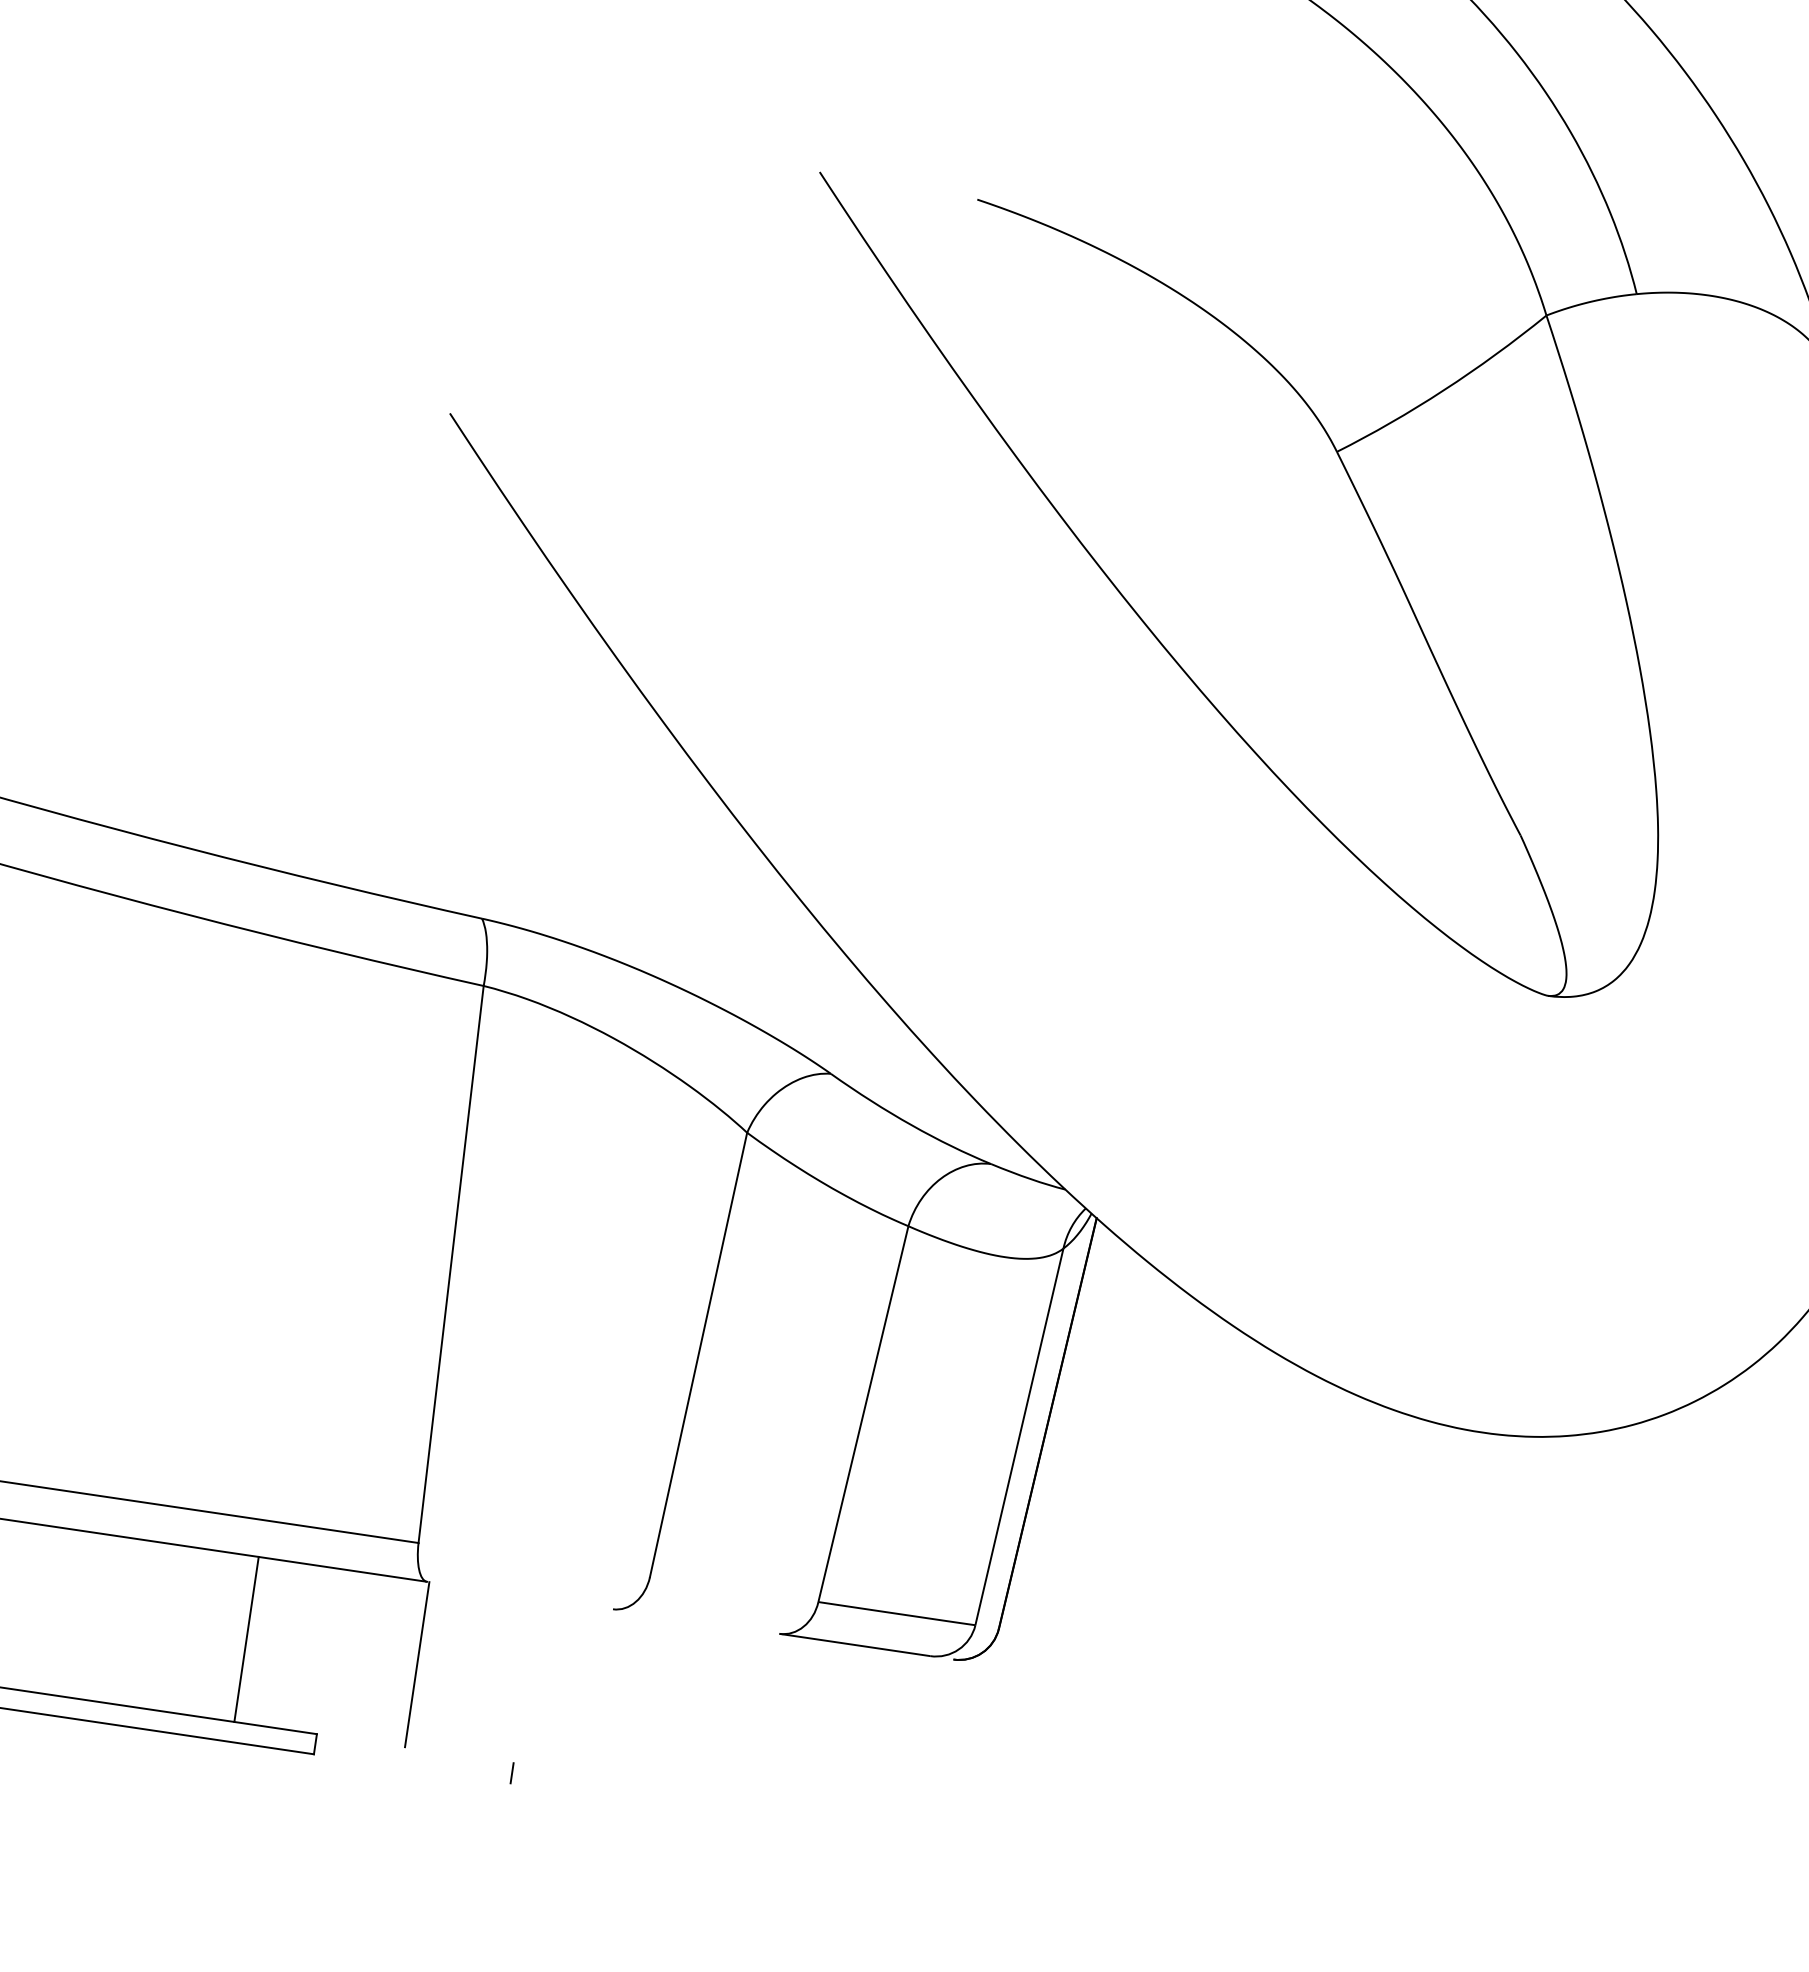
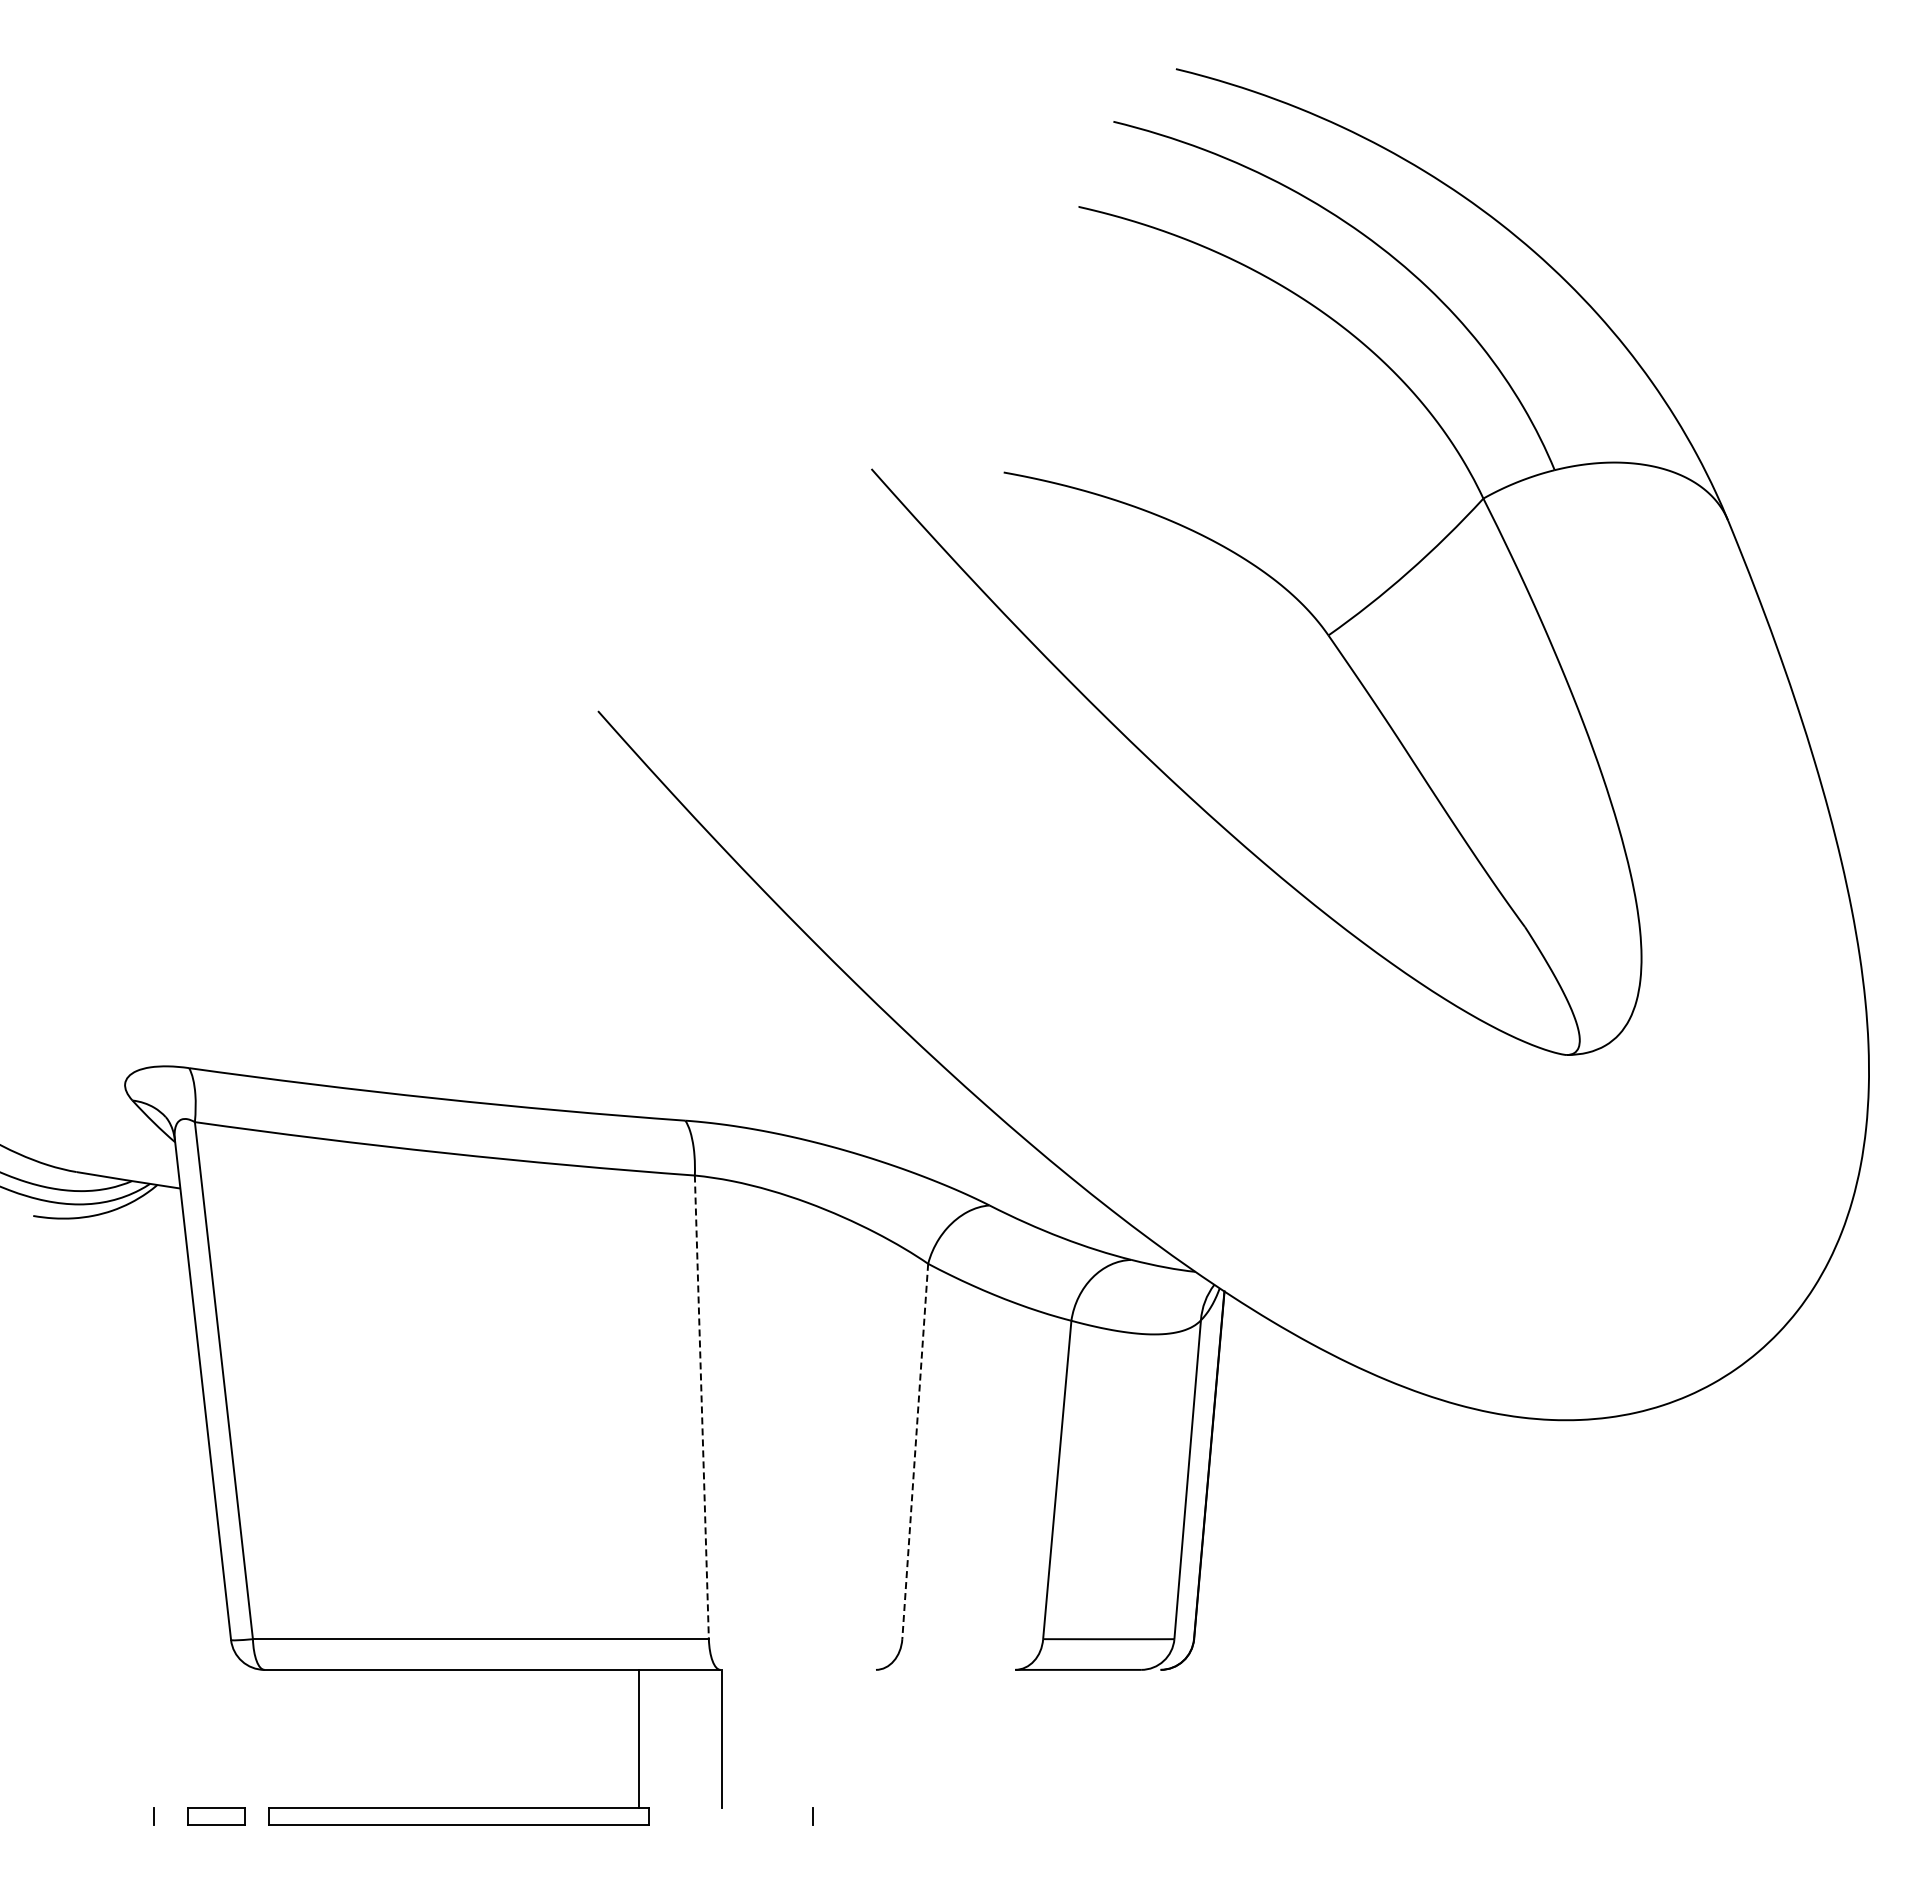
line: (450, 1264) -> (701, 1407), solid -> dashed
line: (698, 1356) -> (915, 1452), solid -> dashed
line: (246, 1638) -> (638, 1738), moved

